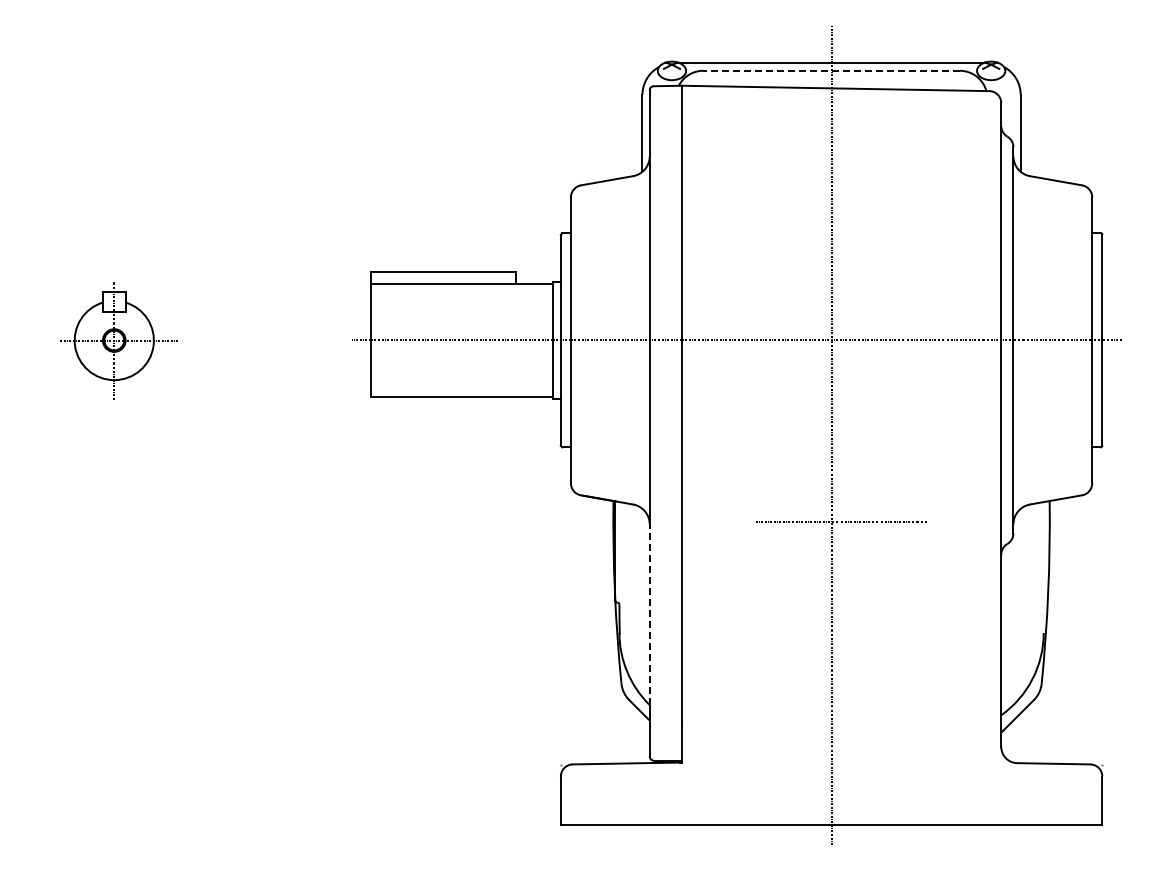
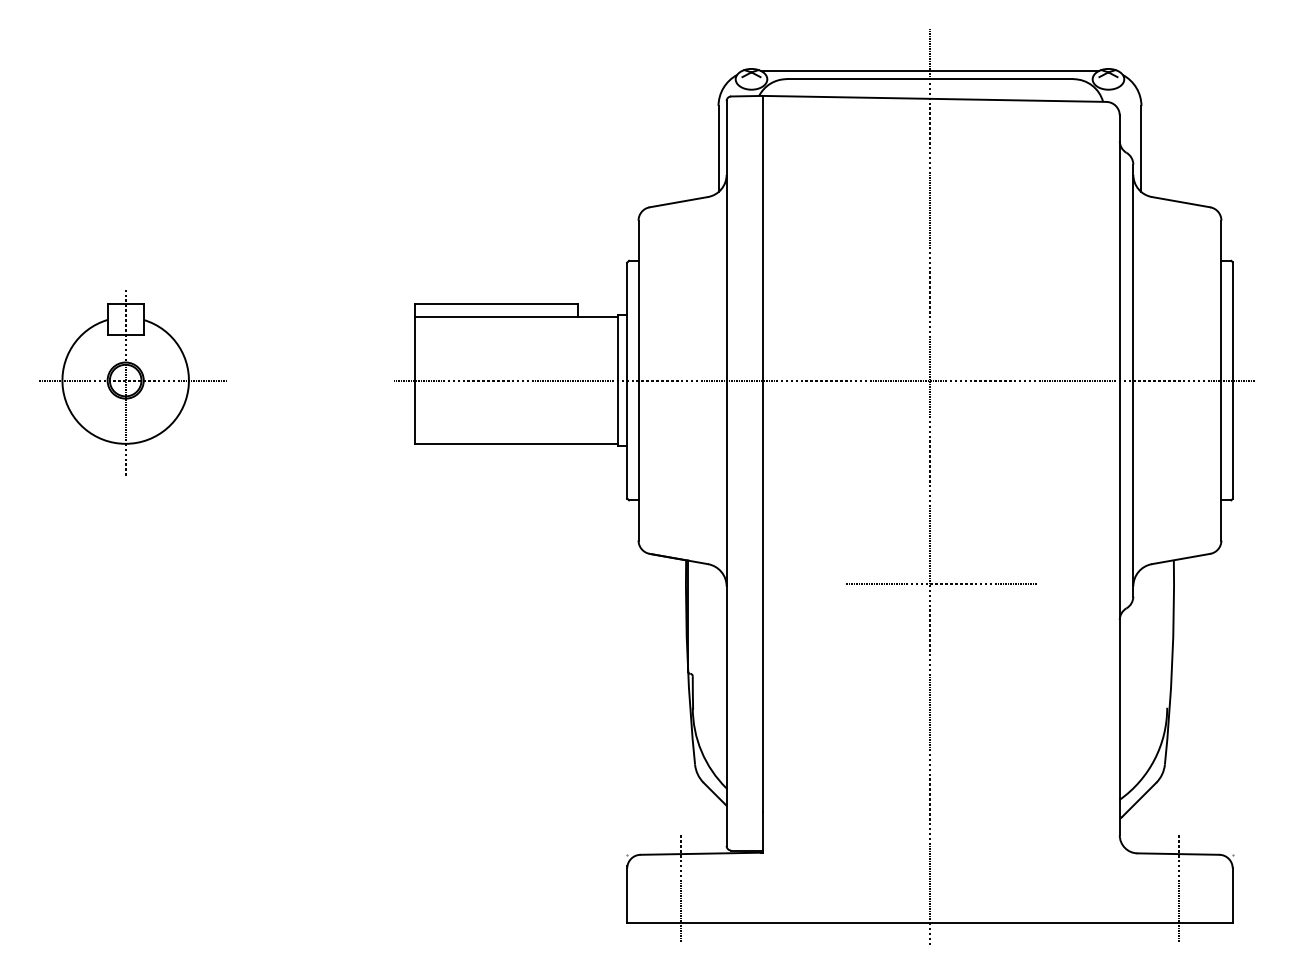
line: (831, 70) -> (929, 78), dashed -> solid
part: (118, 340) -> (132, 380), size x1.43
line: (649, 614) -> (726, 687), dashed -> solid
line: (609, 793) -> (681, 887), added
line: (1053, 793) -> (1178, 887), added

